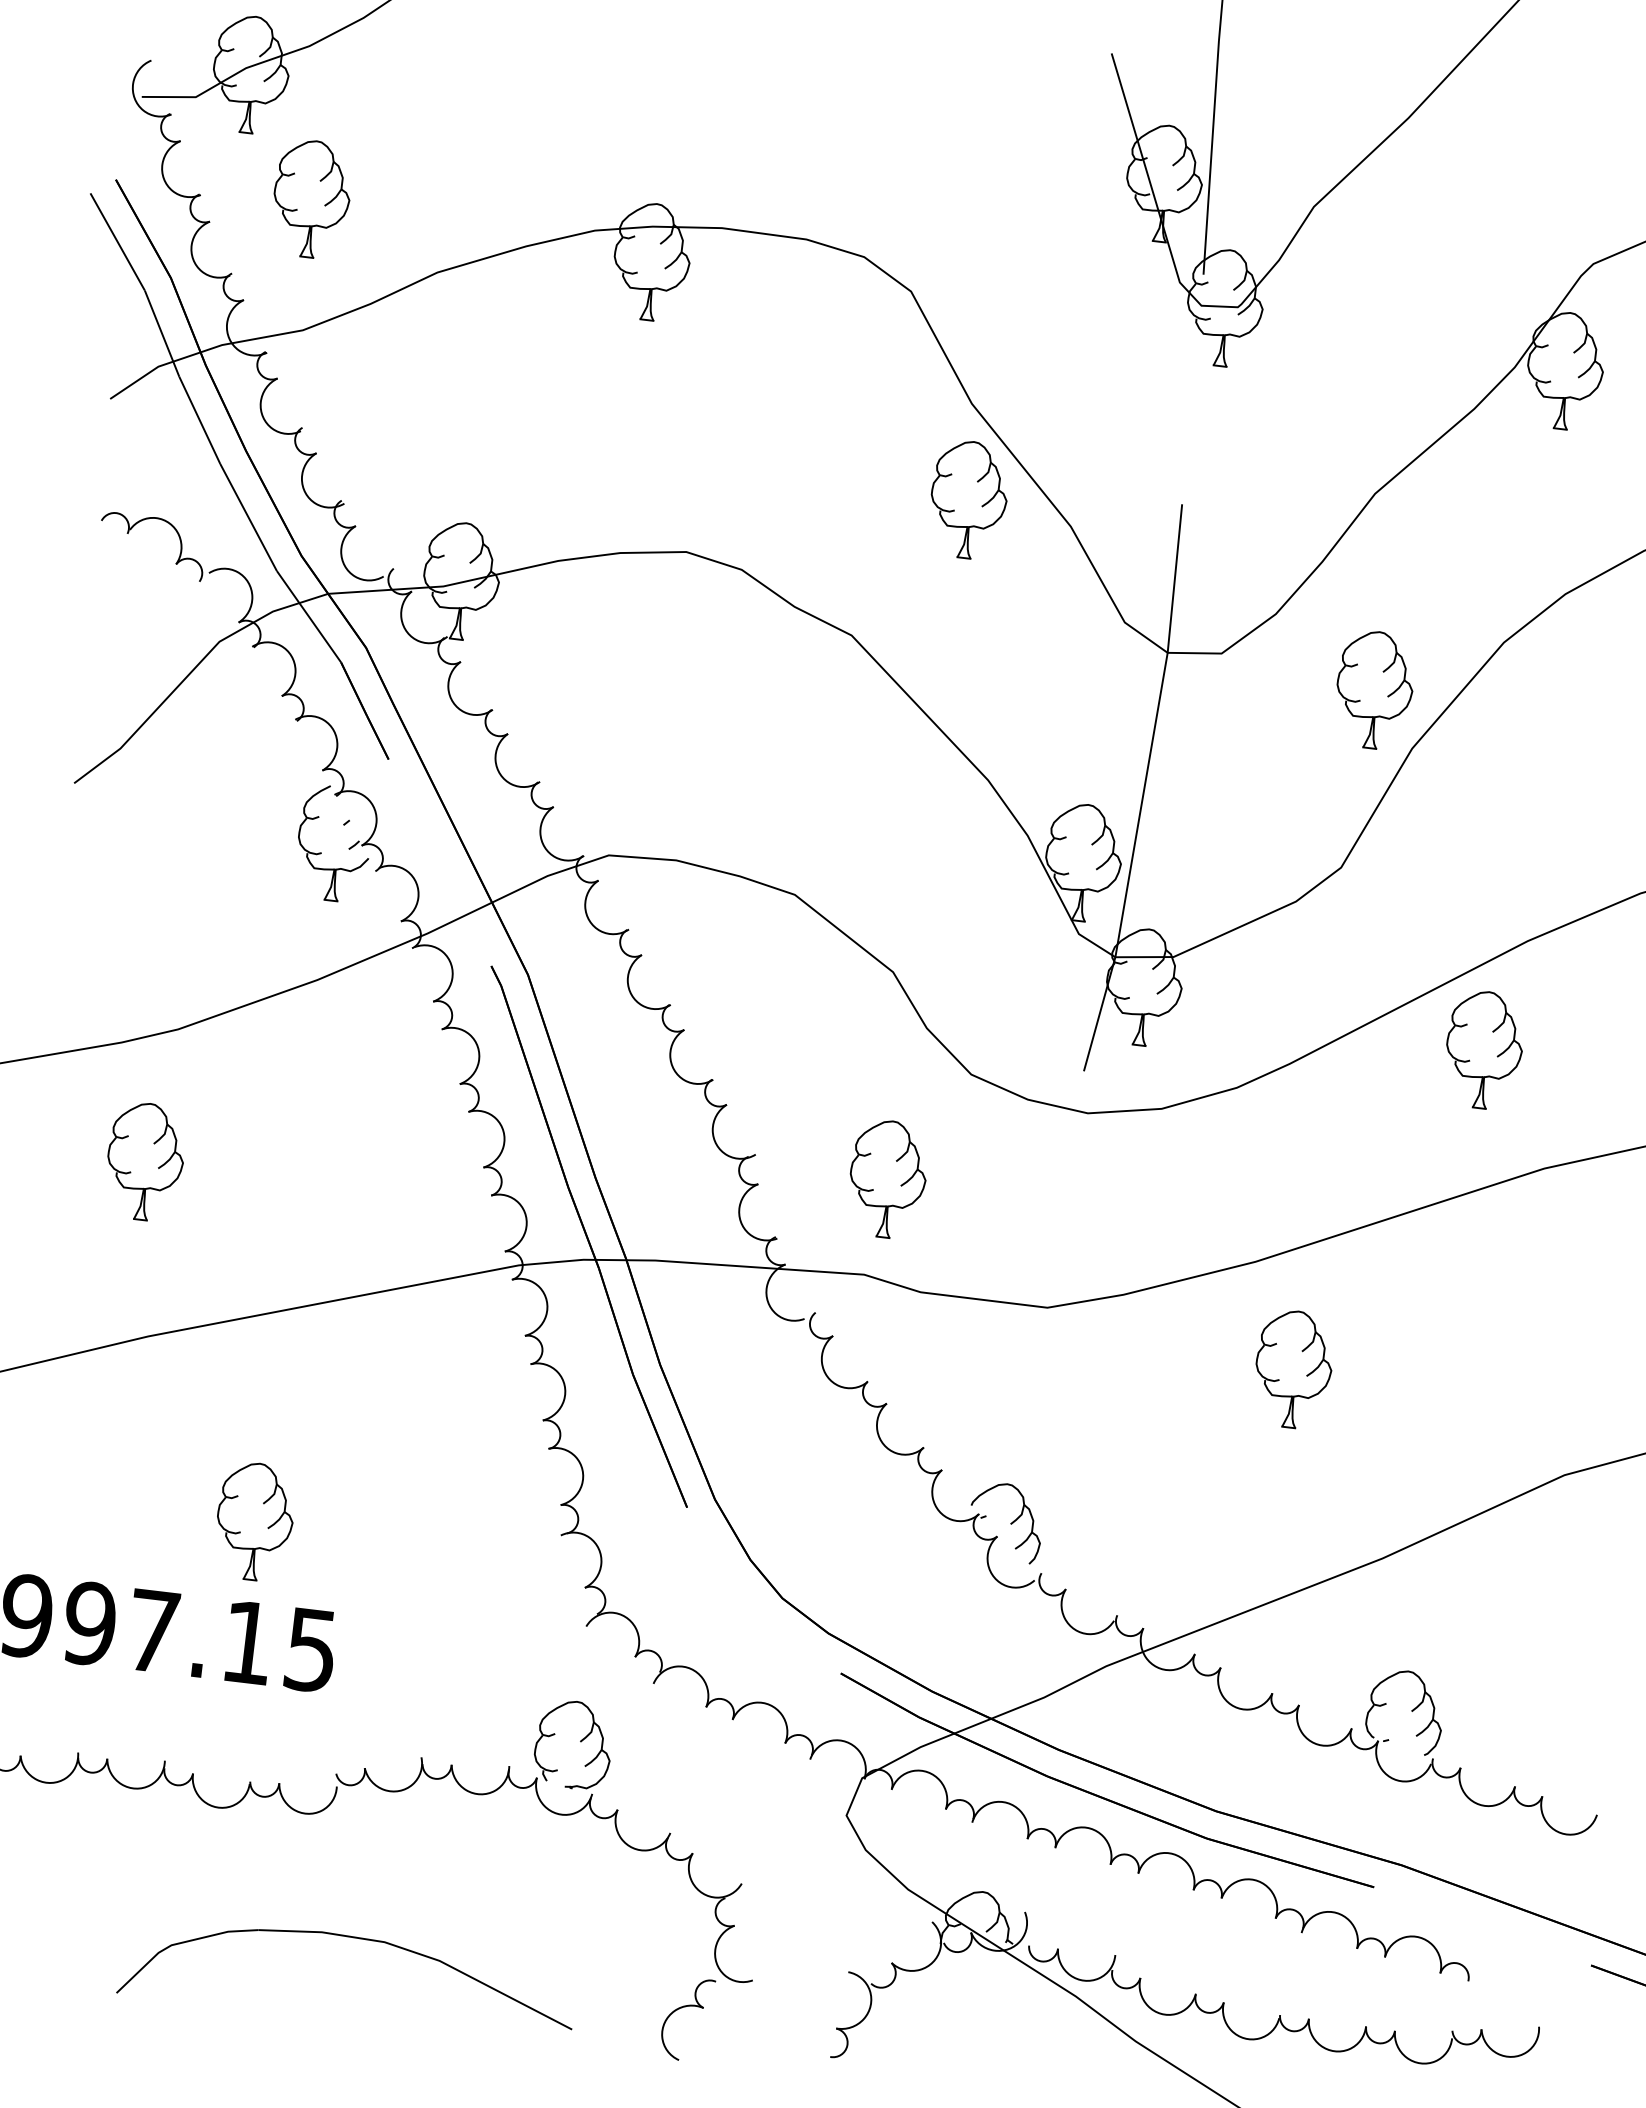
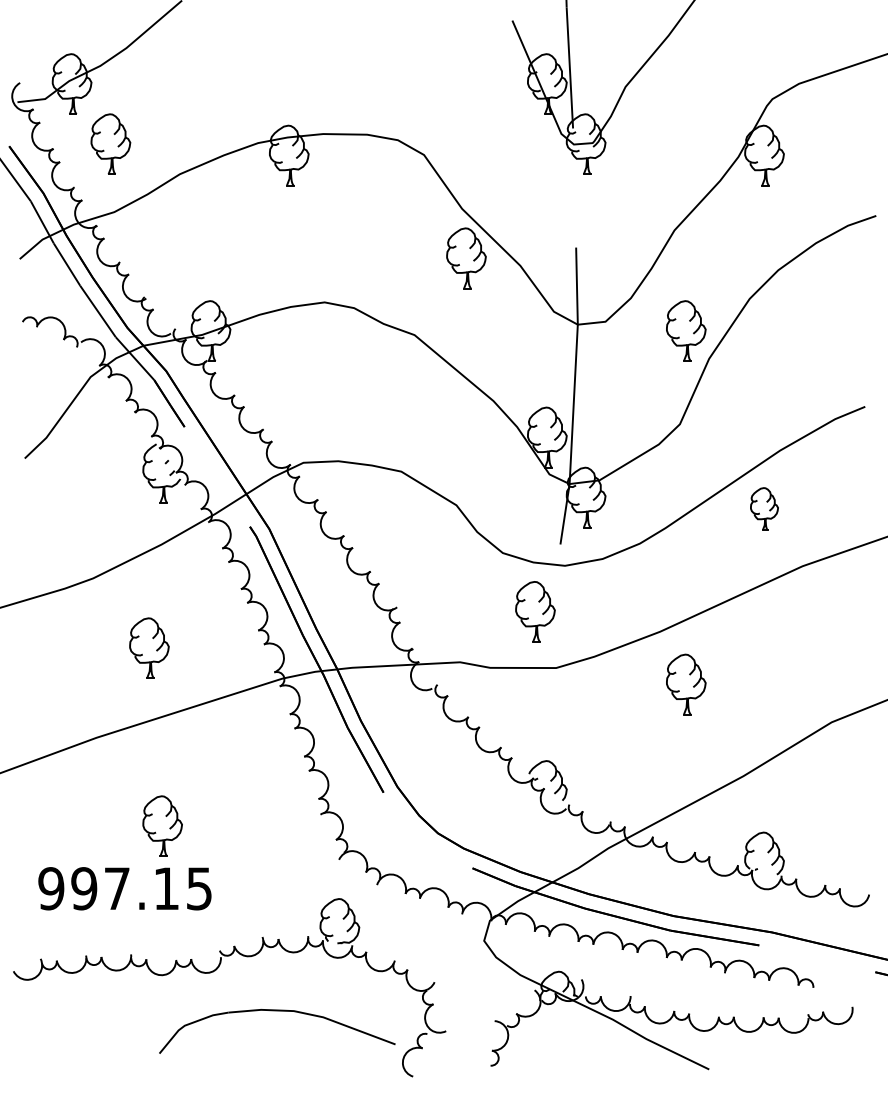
part: (1484, 1048) -> (764, 508), size x0.7
part: (145, 1160) -> (149, 647), moved
part: (888, 1178) -> (535, 611), moved
part: (352, 1939) -> (277, 1011), moved

